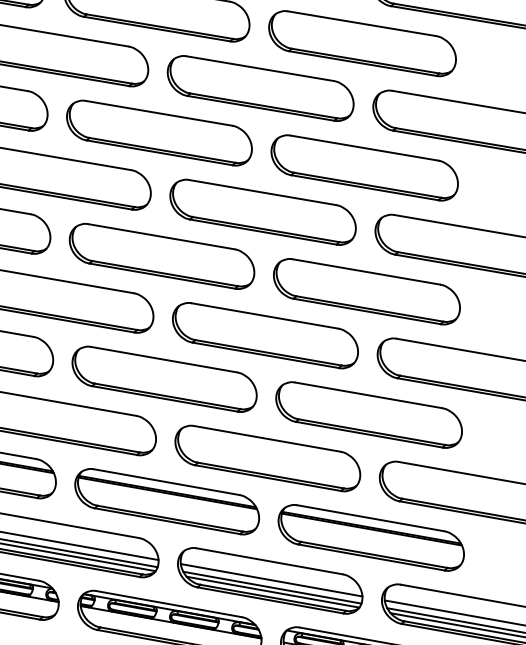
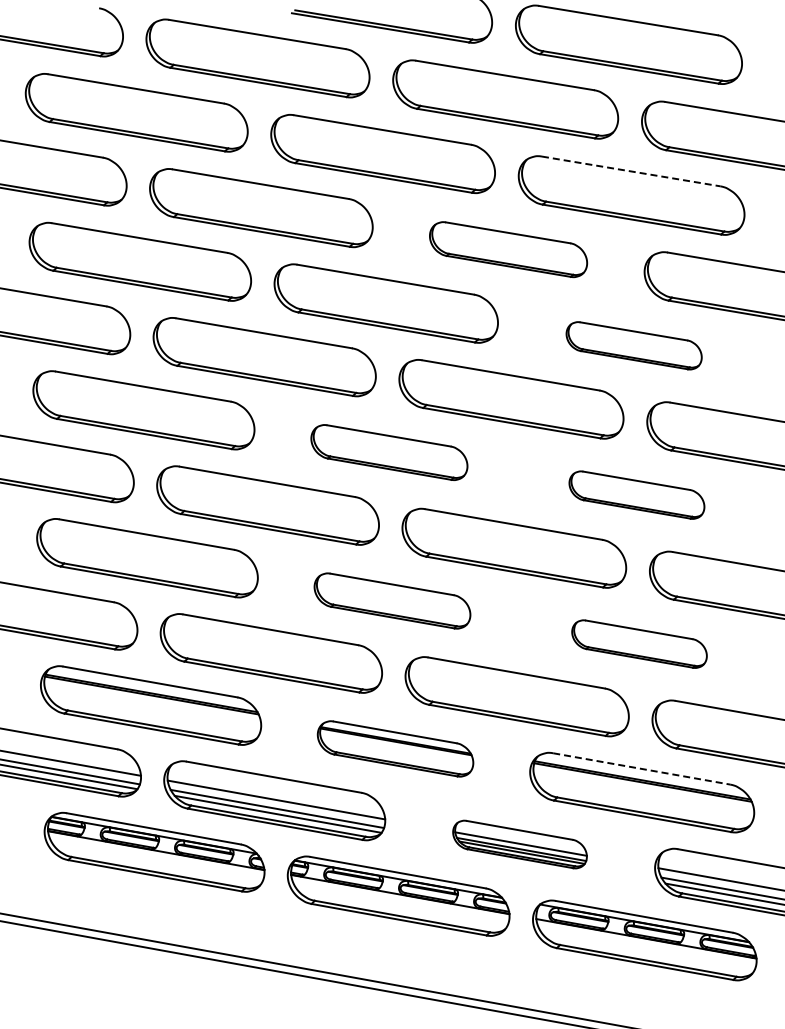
line: (362, 23) -> (631, 171), solid -> dashed
part: (260, 88) -> (508, 249), size x0.7
part: (364, 167) -> (633, 345), size x0.6
part: (162, 256) -> (389, 452), size x0.7
part: (366, 291) -> (636, 494), size x0.6
part: (164, 378) -> (392, 600), size x0.7
part: (369, 414) -> (639, 643), size x0.6
part: (167, 501) -> (395, 748), size x0.7
line: (370, 517) -> (641, 768), solid -> dashed
part: (269, 580) -> (519, 844), size x0.6

